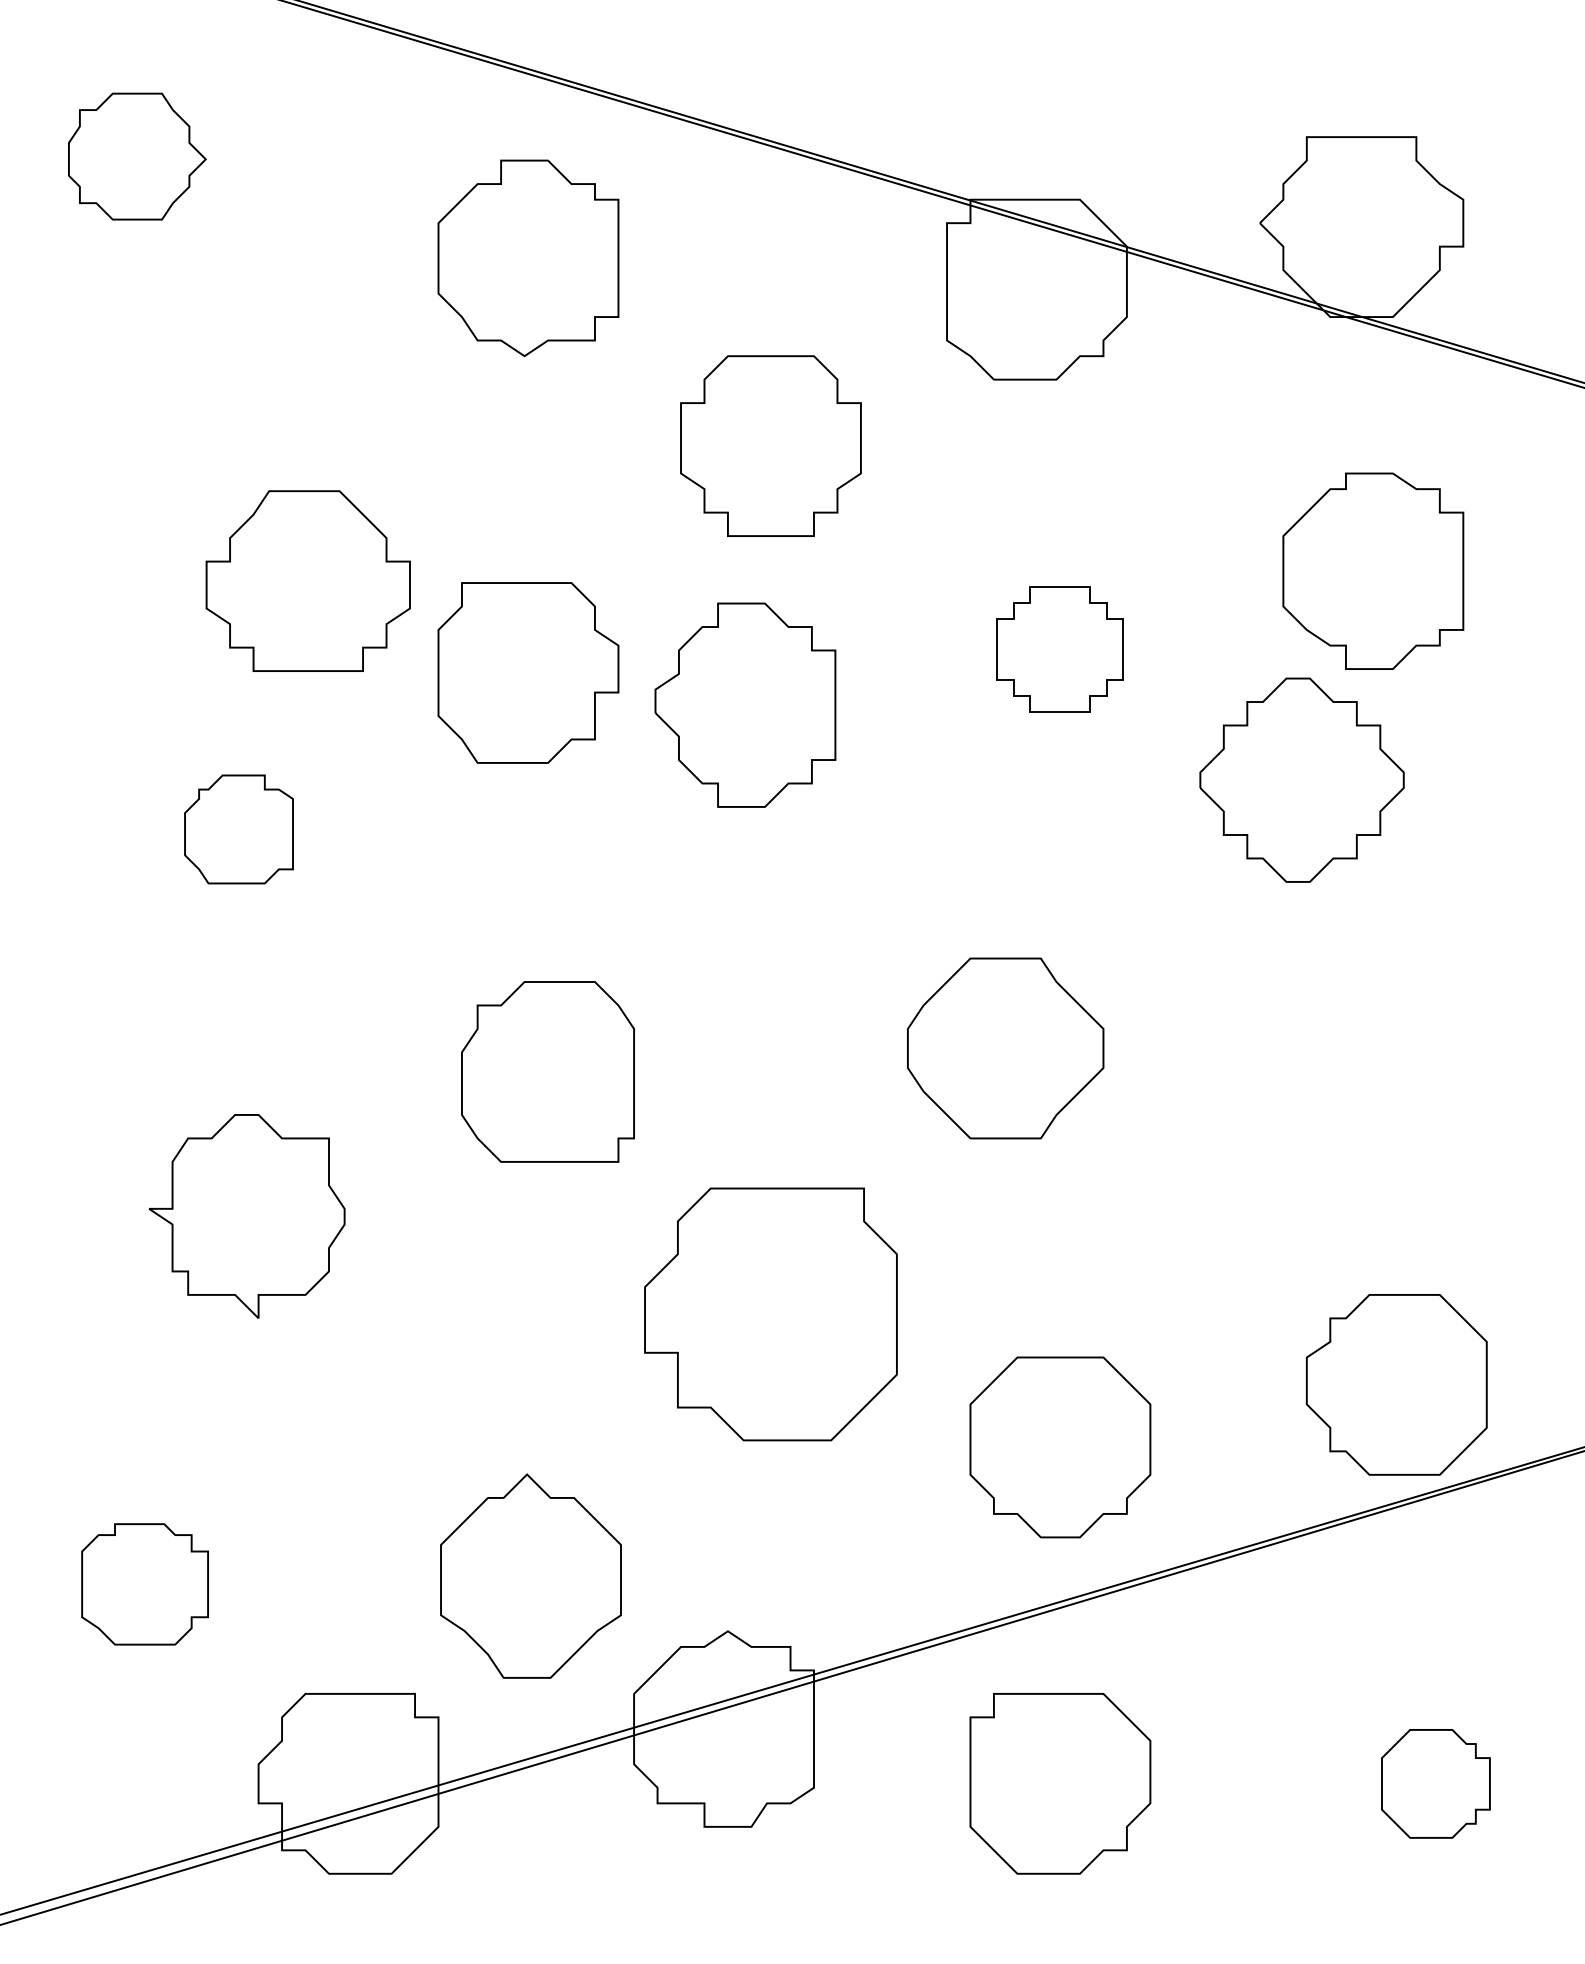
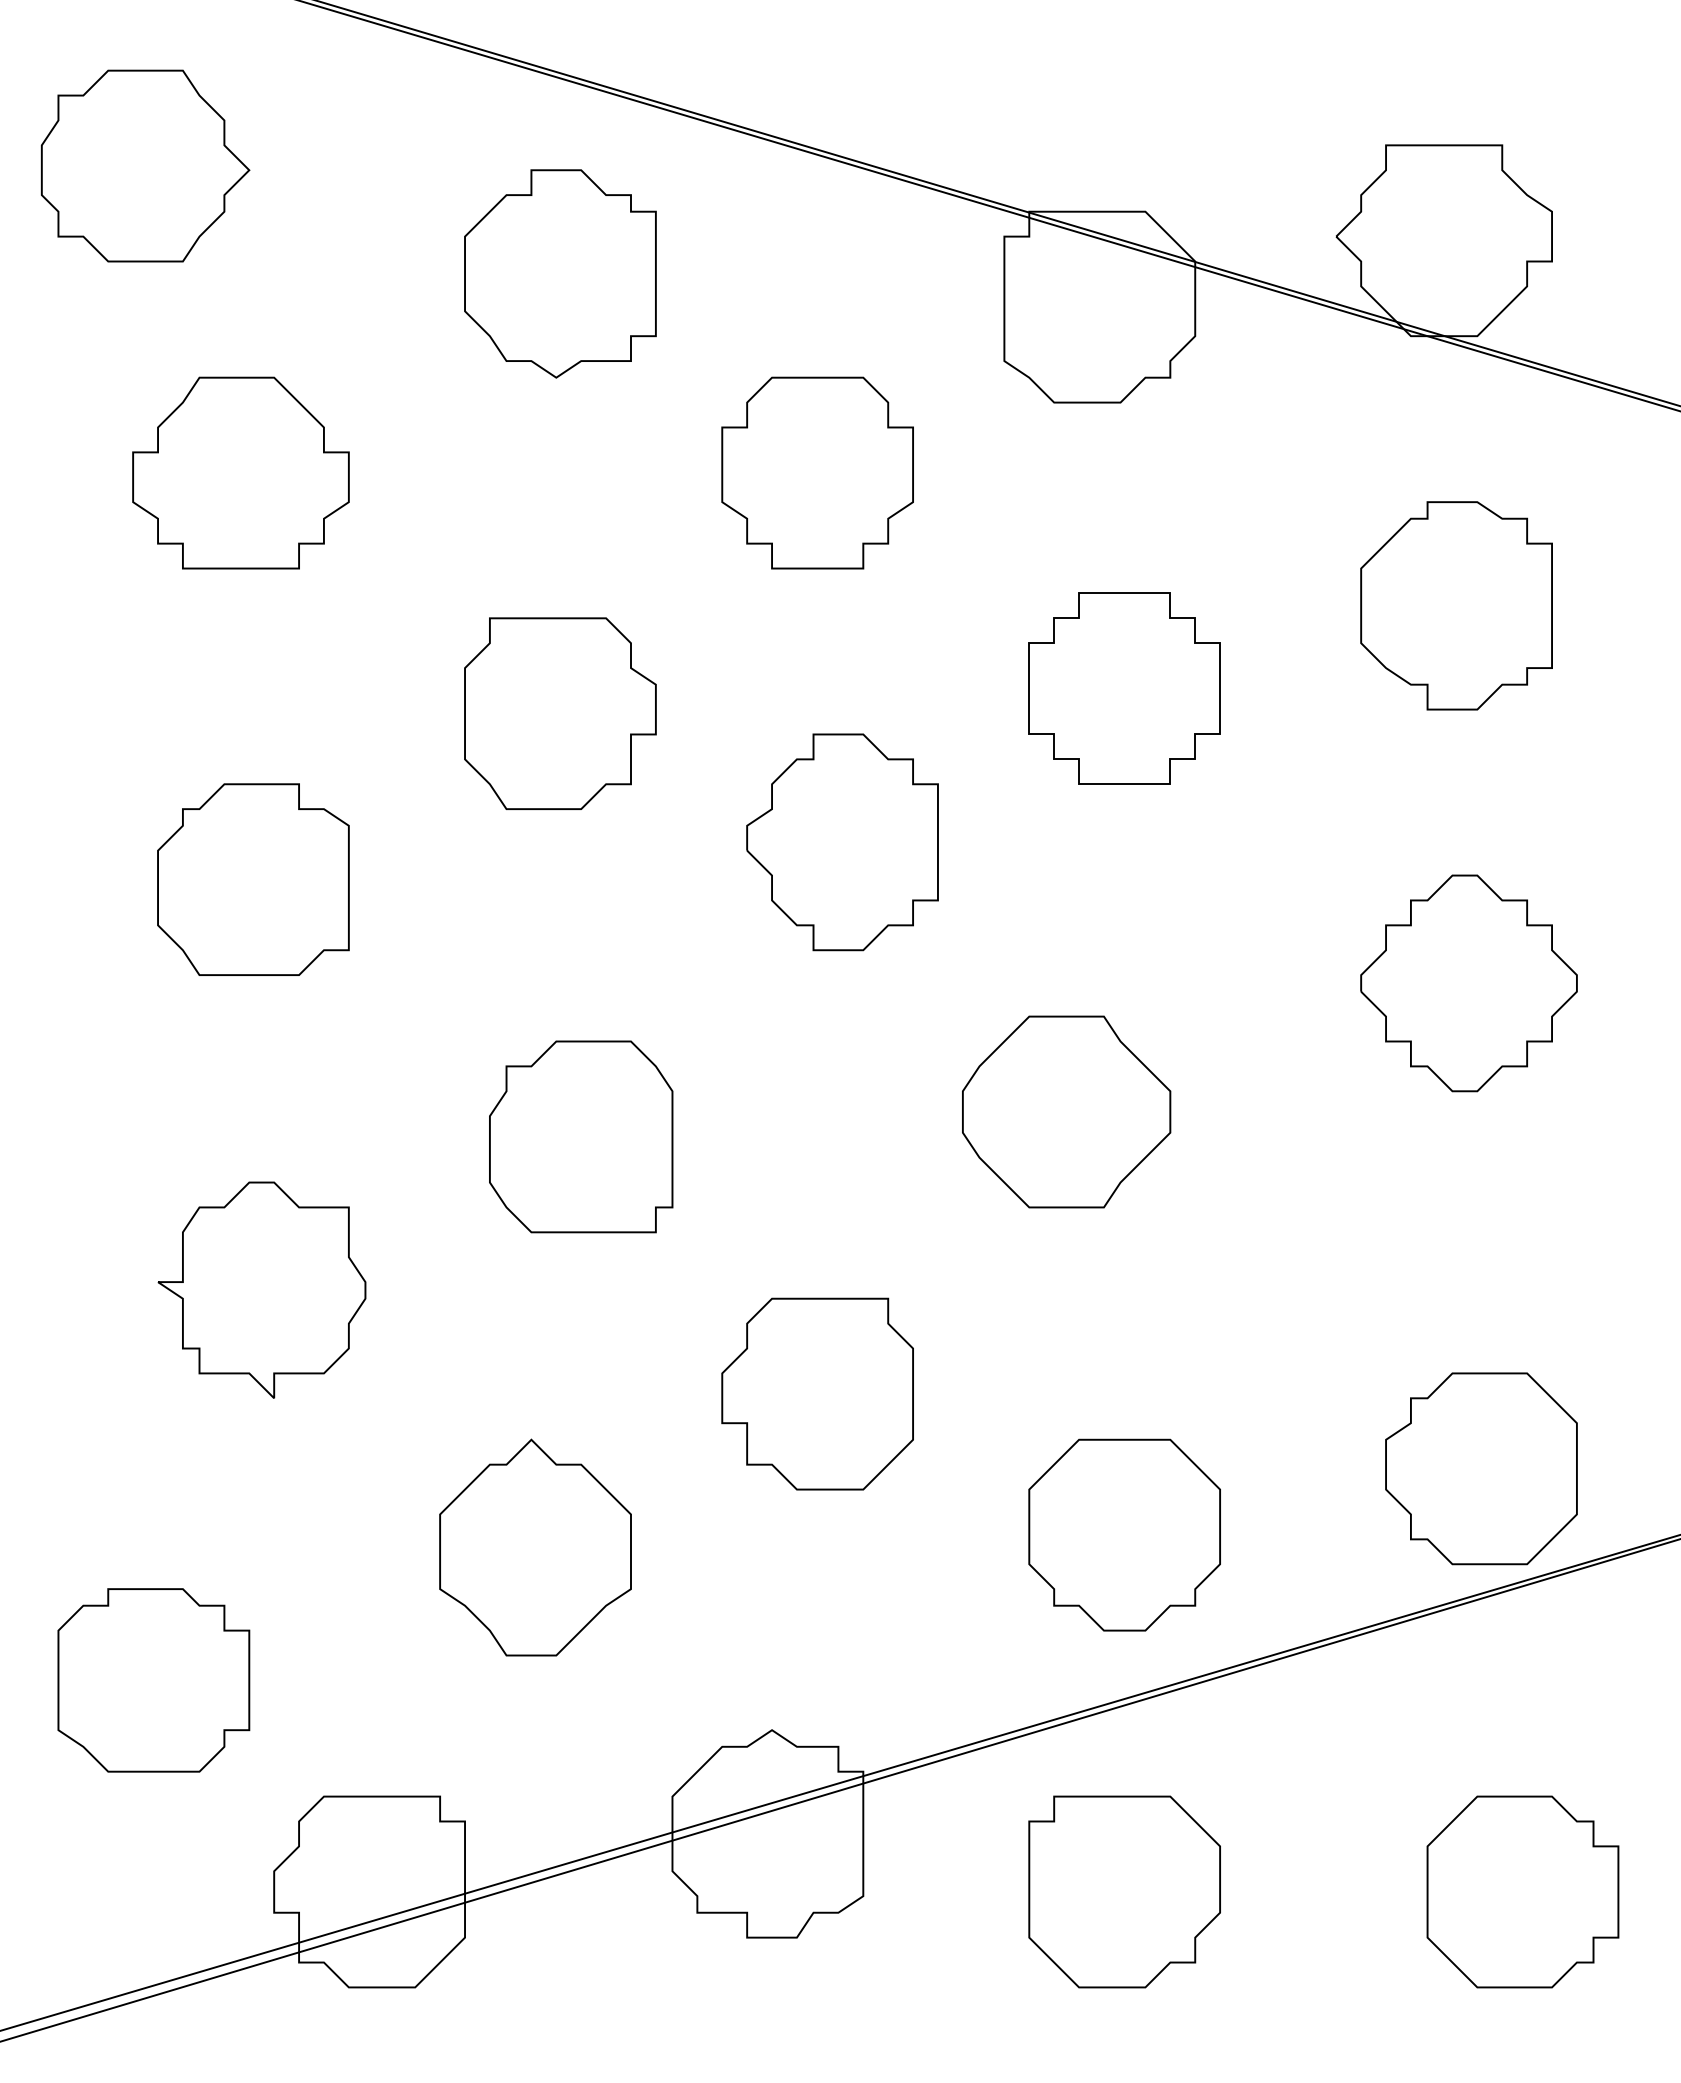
part: (137, 156) -> (145, 165), size x1.43
part: (307, 580) -> (240, 472), moved
part: (1059, 649) -> (1123, 688), size x1.43
part: (745, 704) -> (842, 841), moved
part: (1301, 779) -> (1468, 982), moved
part: (238, 829) -> (252, 879), size x1.67
part: (770, 1314) -> (817, 1394), size x0.71
part: (530, 1575) -> (535, 1546), moved
part: (144, 1584) -> (153, 1680), size x1.43
part: (1435, 1783) -> (1522, 1891), size x1.67

